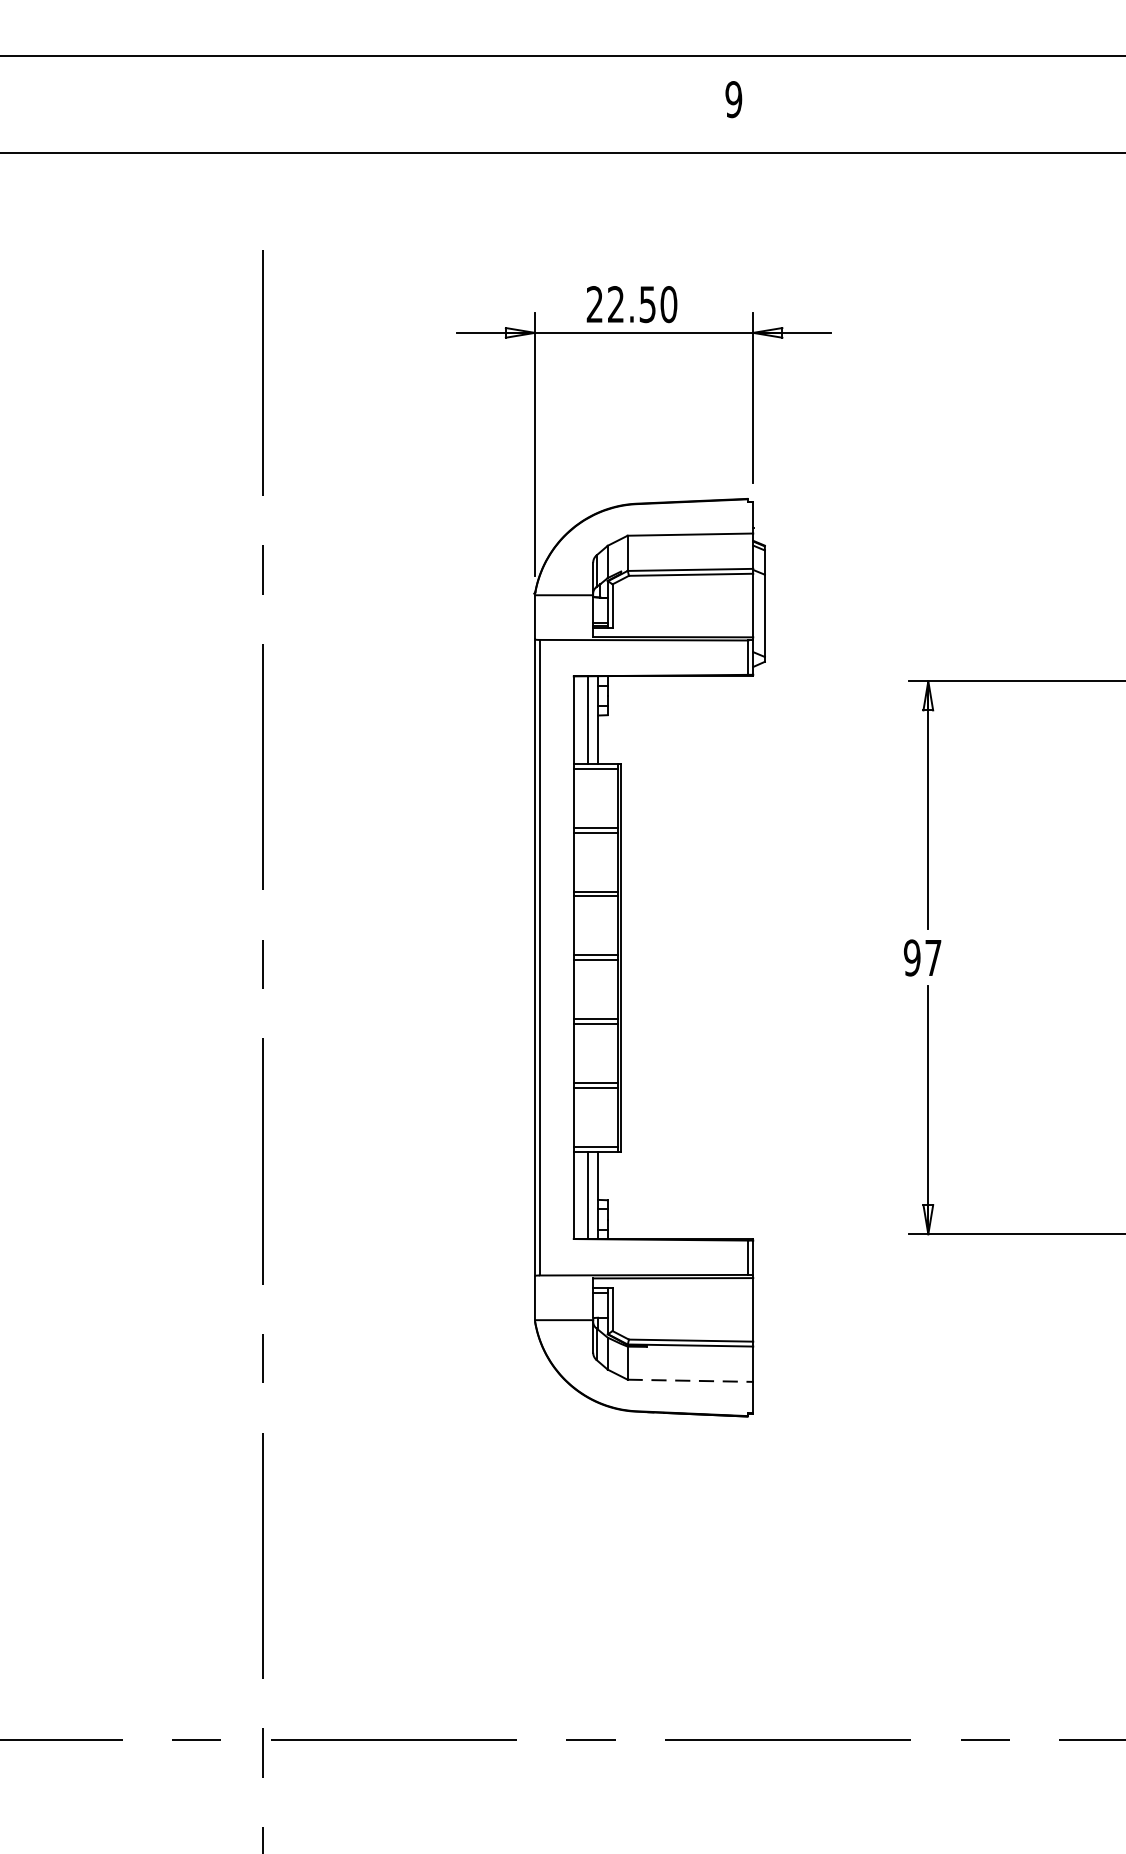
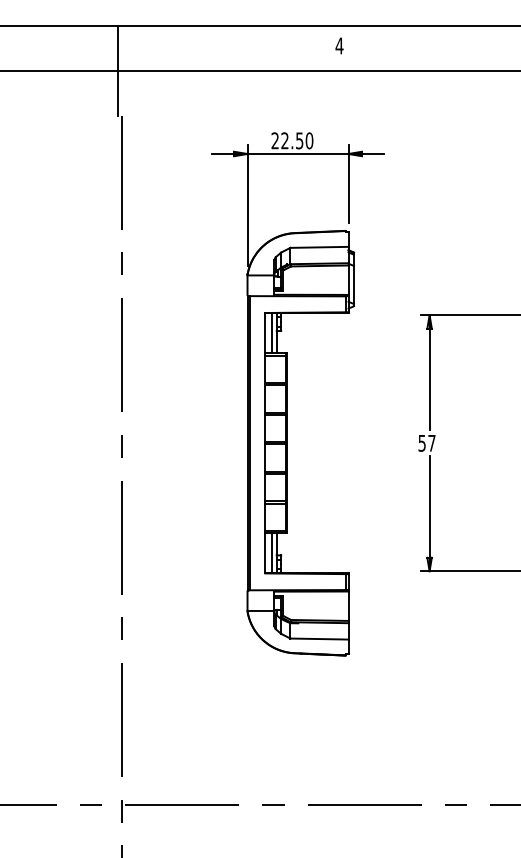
text: (733, 98) -> (339, 45), 9 -> 4
line: (254, 152) -> (117, 70), added
text: (910, 956) -> (421, 442), 97 -> 57
line: (690, 1381) -> (319, 639), dashed -> solid

